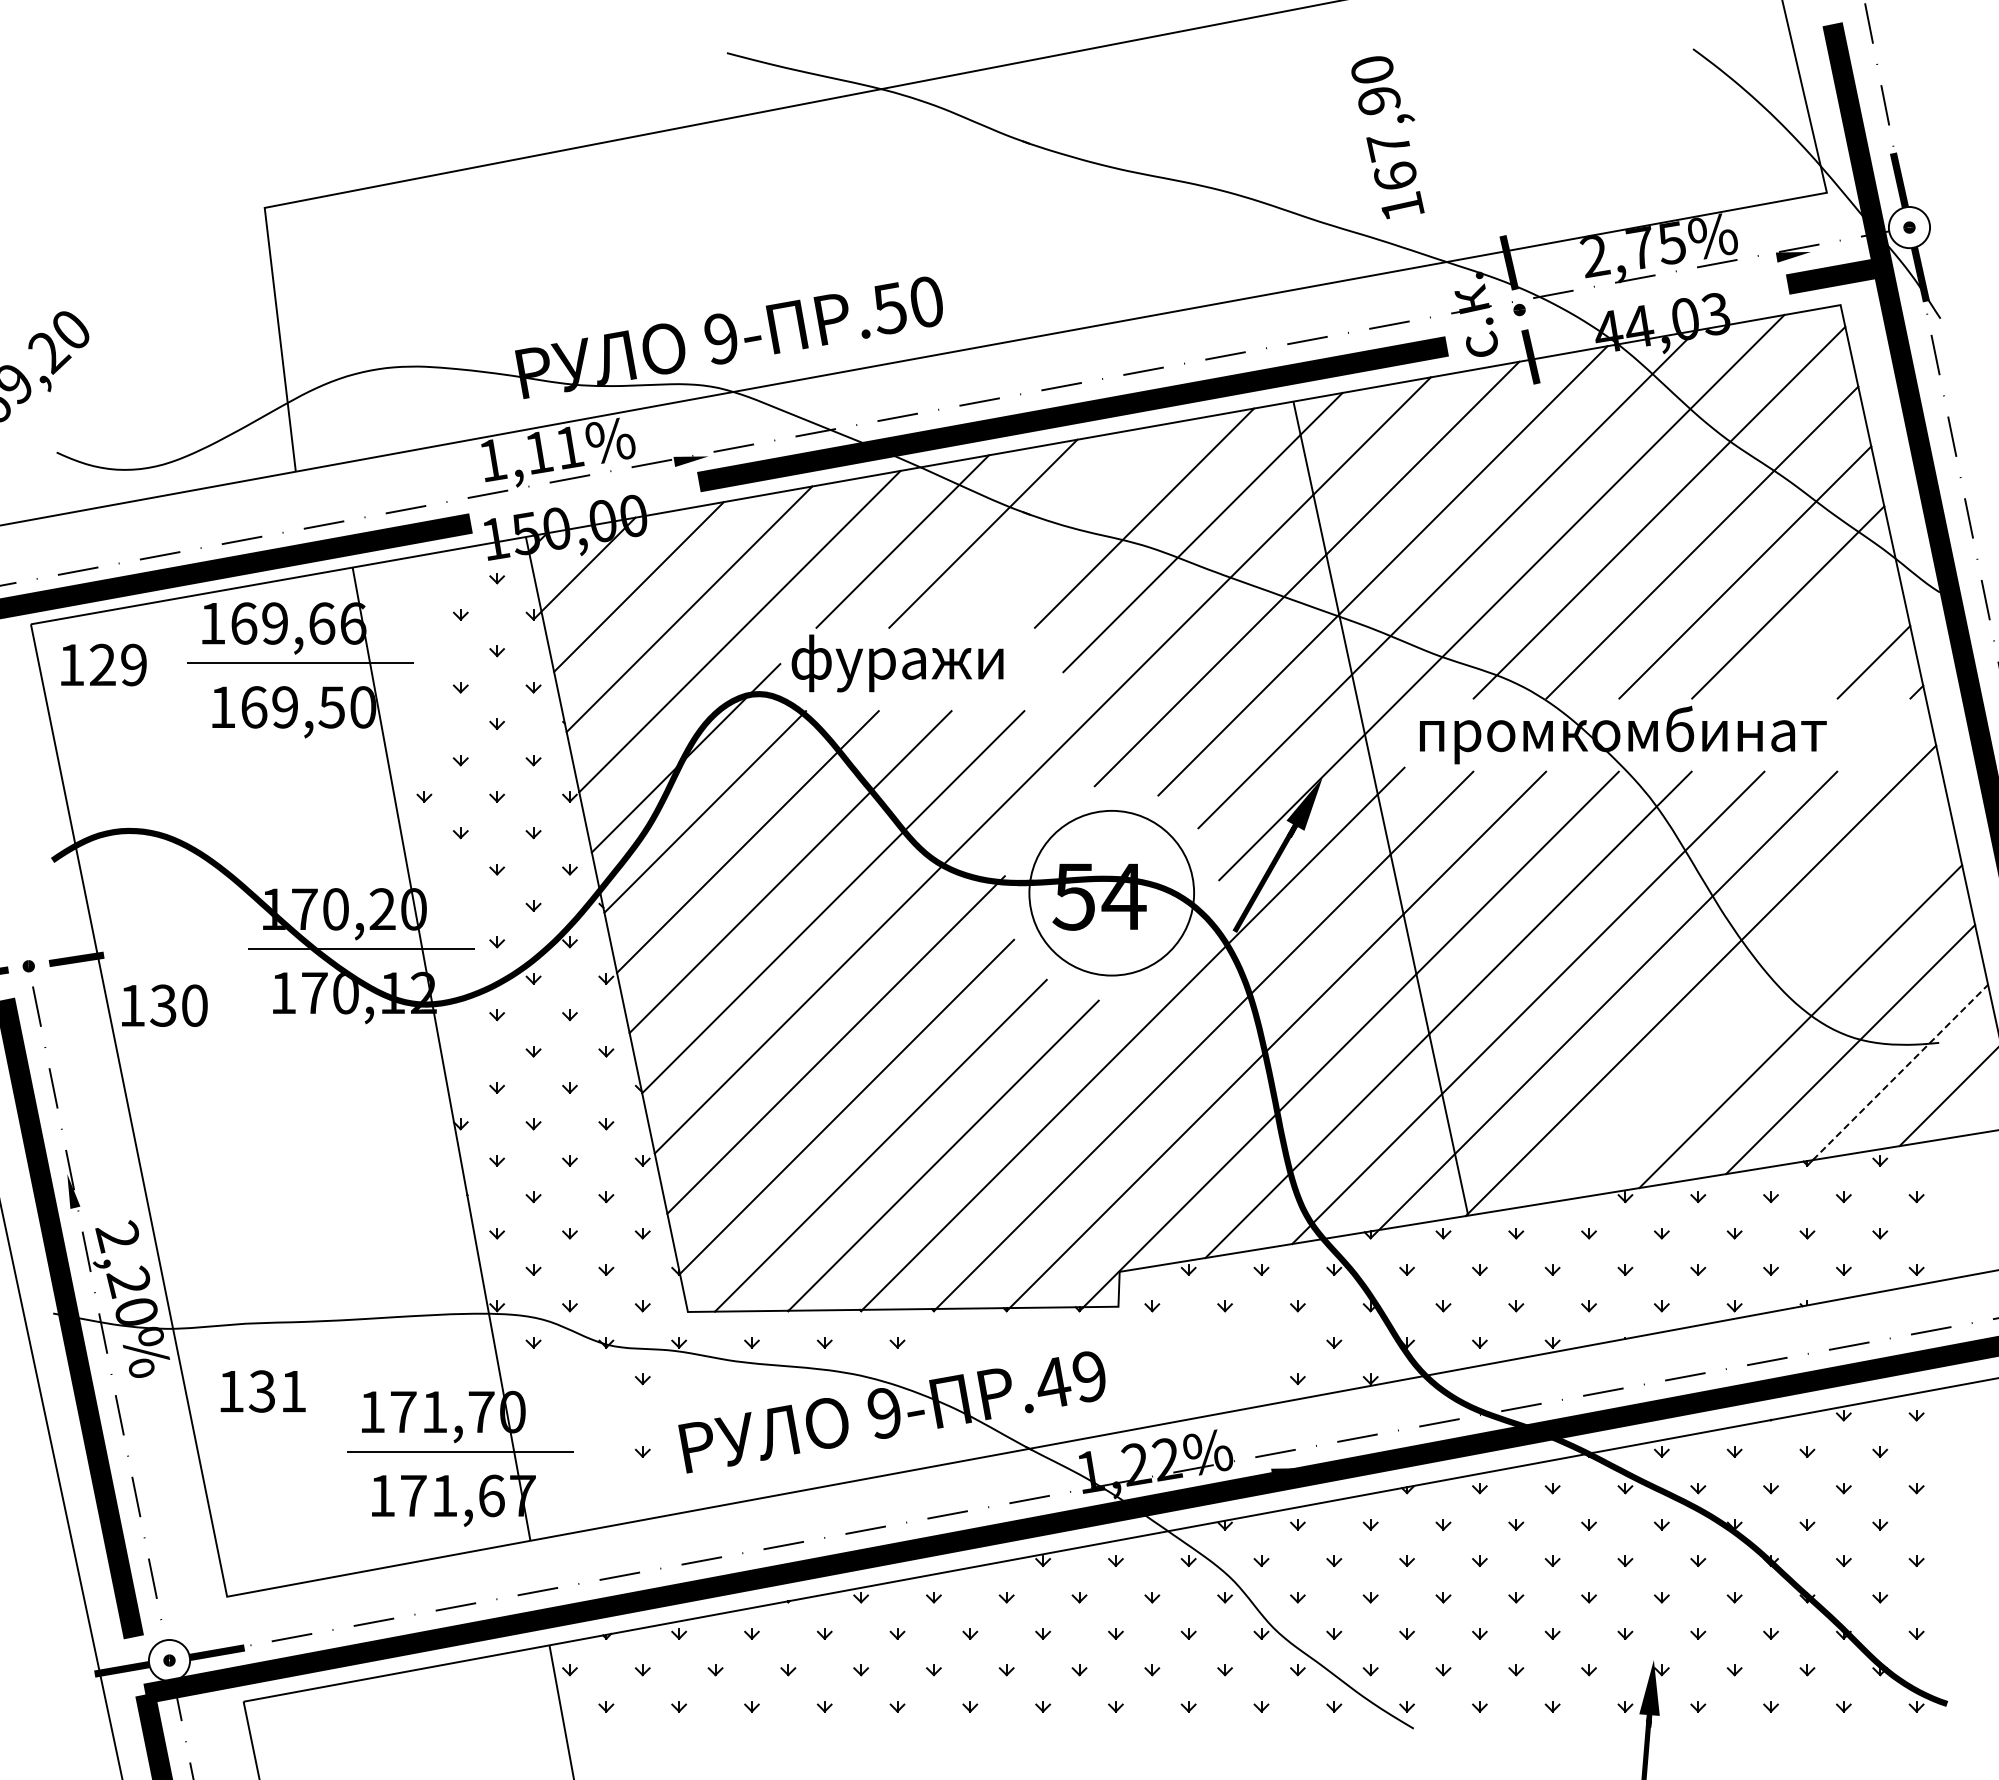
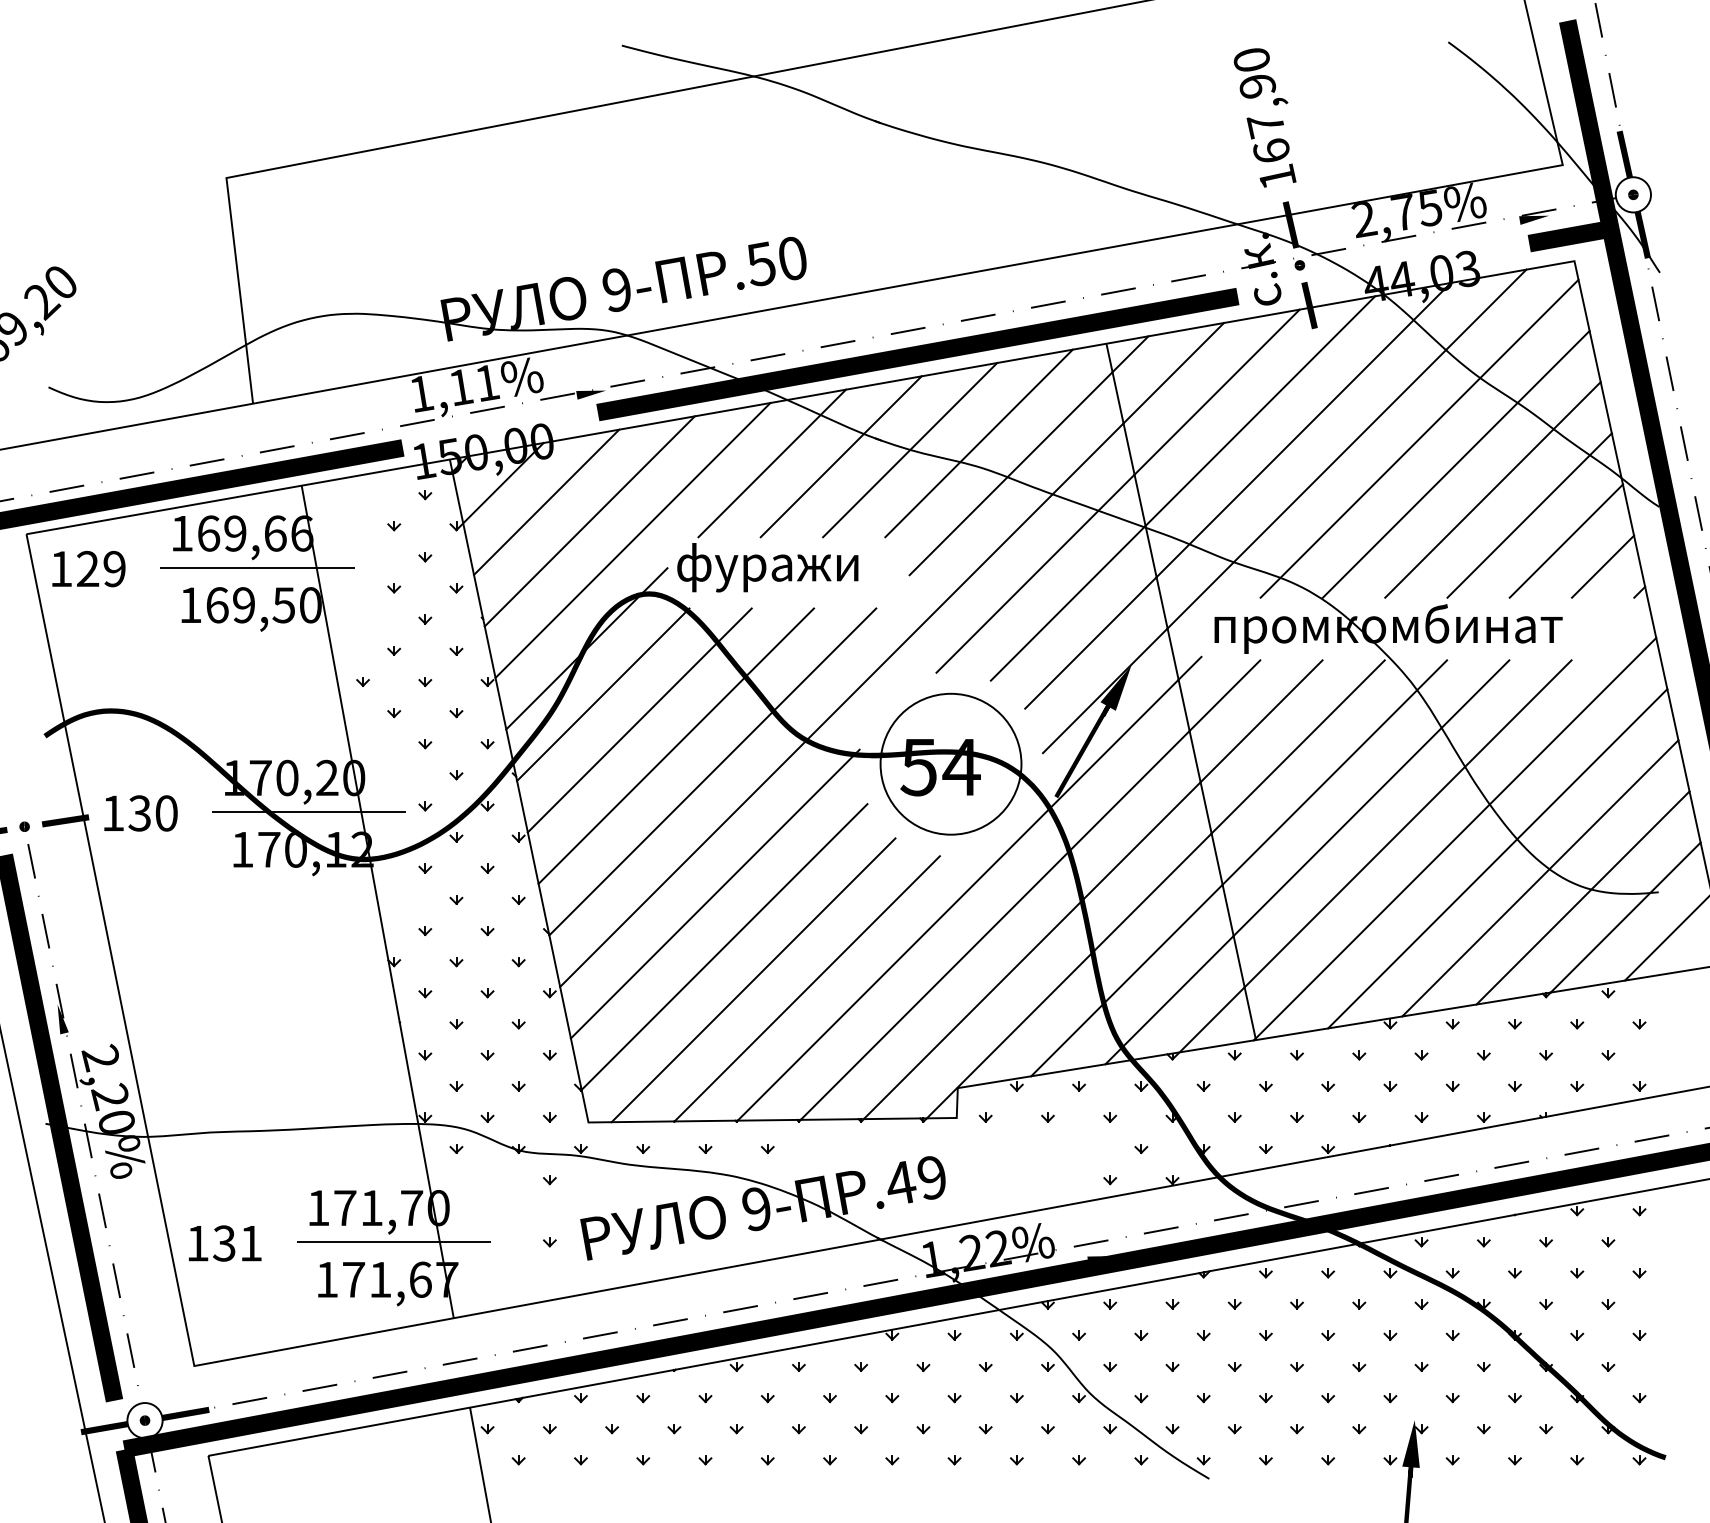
text: (1387, 137) -> (1264, 117), moved
line: (1063, 525) -> (909, 449), added
line: (1830, 632) -> (1565, 541), added
line: (1750, 1003) -> (1497, 858), added
text: (164, 1005) -> (140, 813), moved
line: (1900, 1072) -> (1625, 917), dashed -> solid
text: (262, 1391) -> (224, 1243), moved

